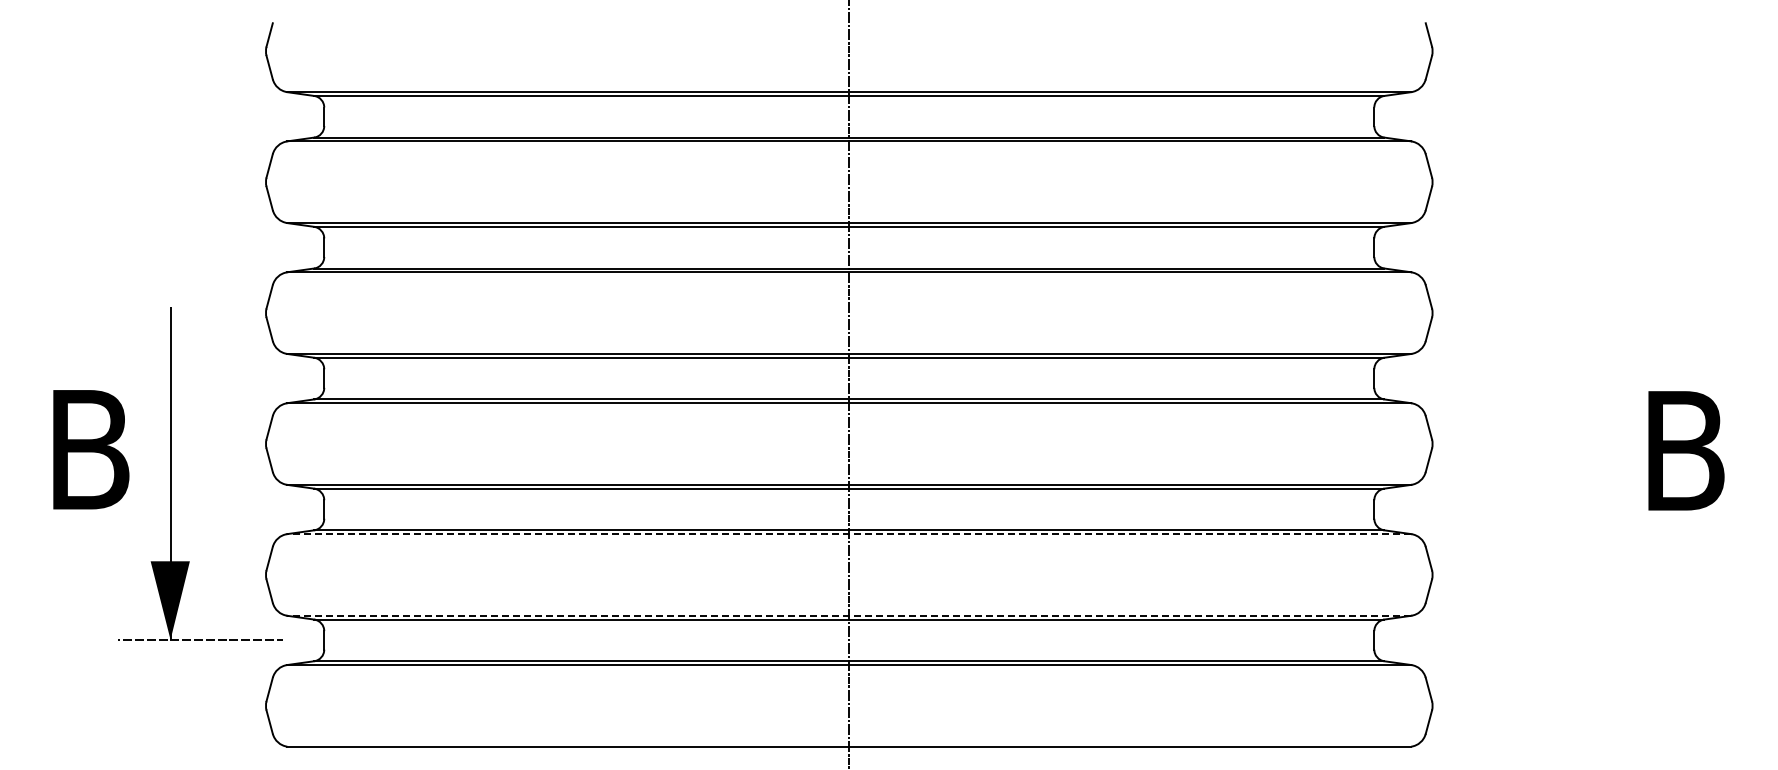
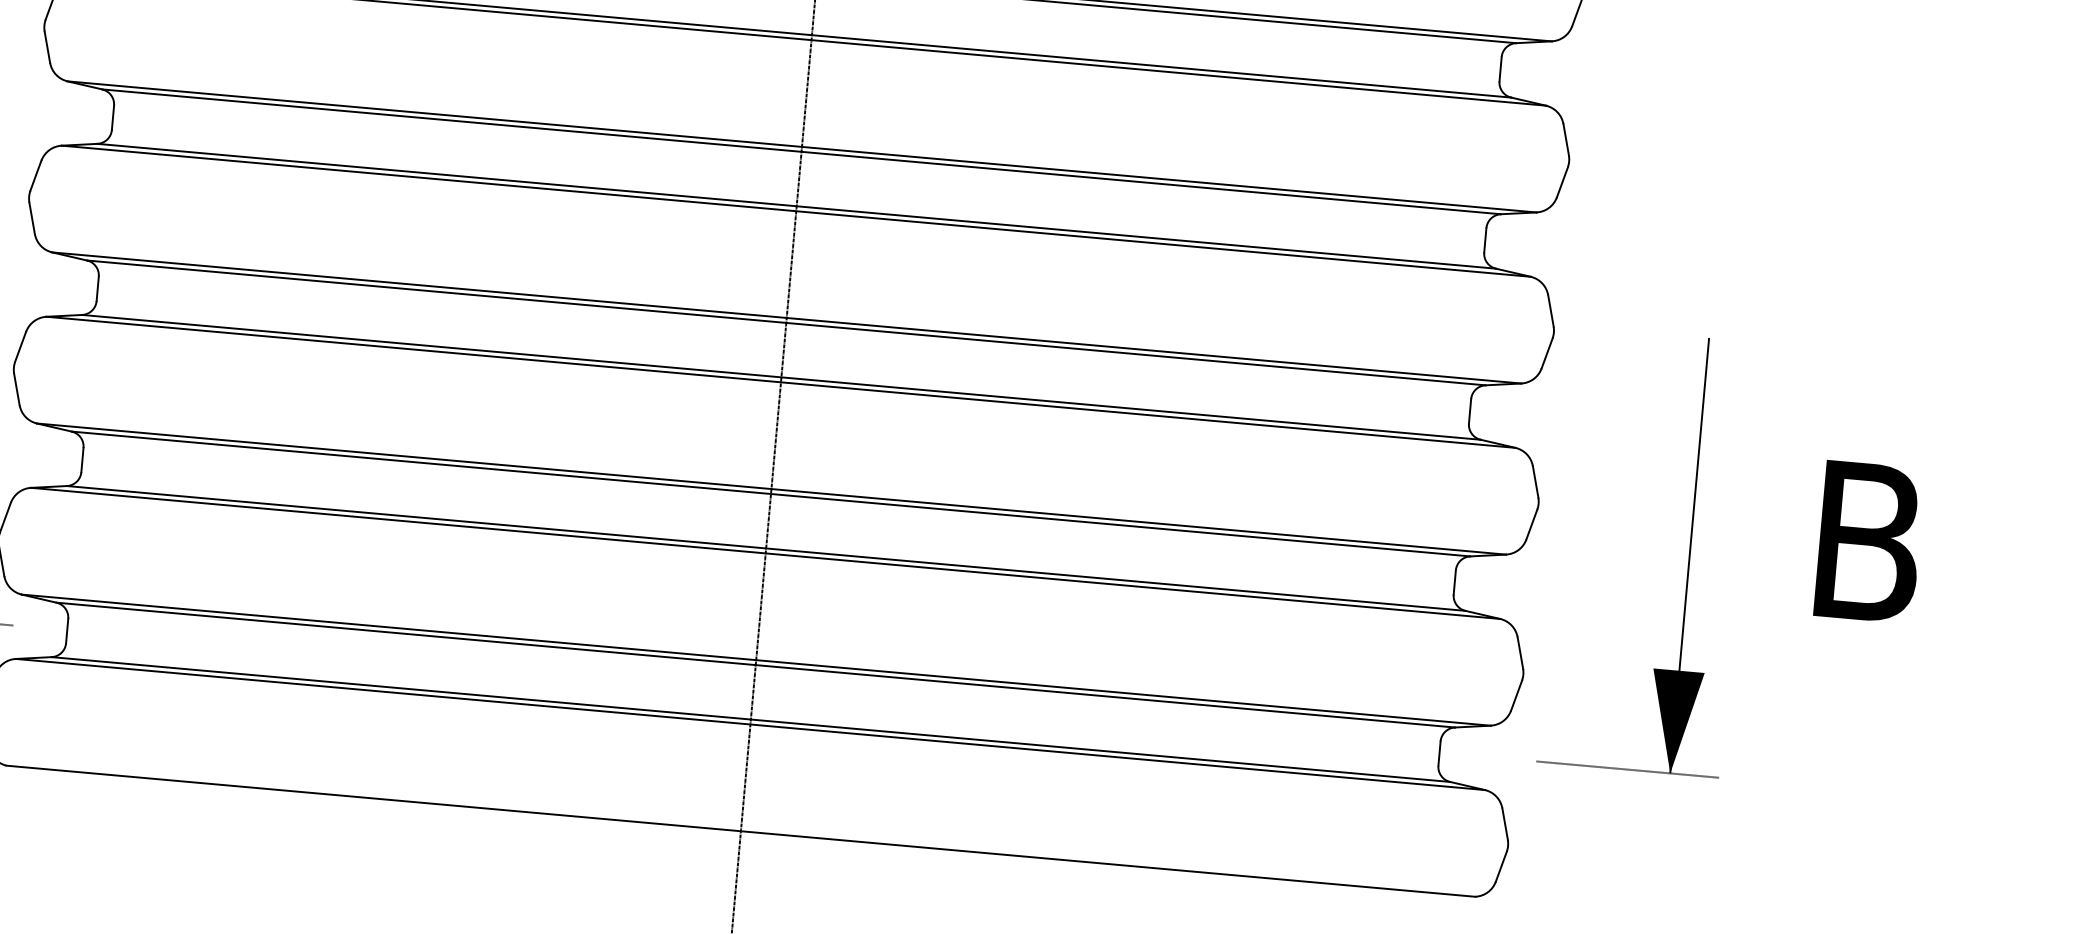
part: (1550, 473) -> (1689, 555), added
line: (848, 534) -> (764, 553), dashed -> solid
line: (848, 615) -> (755, 659), dashed -> solid

